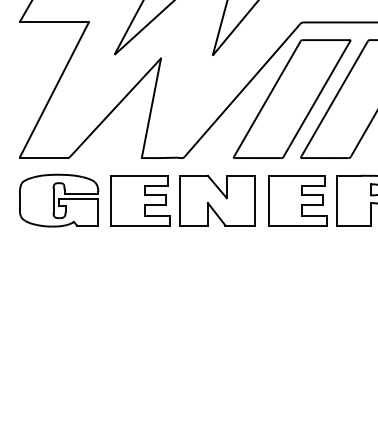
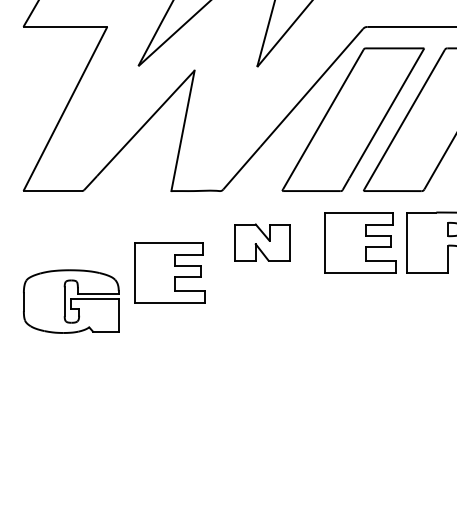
part: (59, 200) -> (71, 301), moved
part: (140, 200) -> (169, 272), moved
part: (217, 200) -> (262, 242), size x0.6

